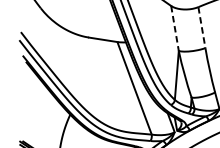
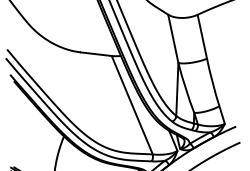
line: (175, 28) -> (173, 38), dashed -> solid
line: (202, 28) -> (202, 37), dashed -> solid

